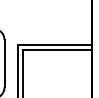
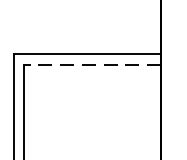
line: (57, 49) -> (92, 64), solid -> dashed

